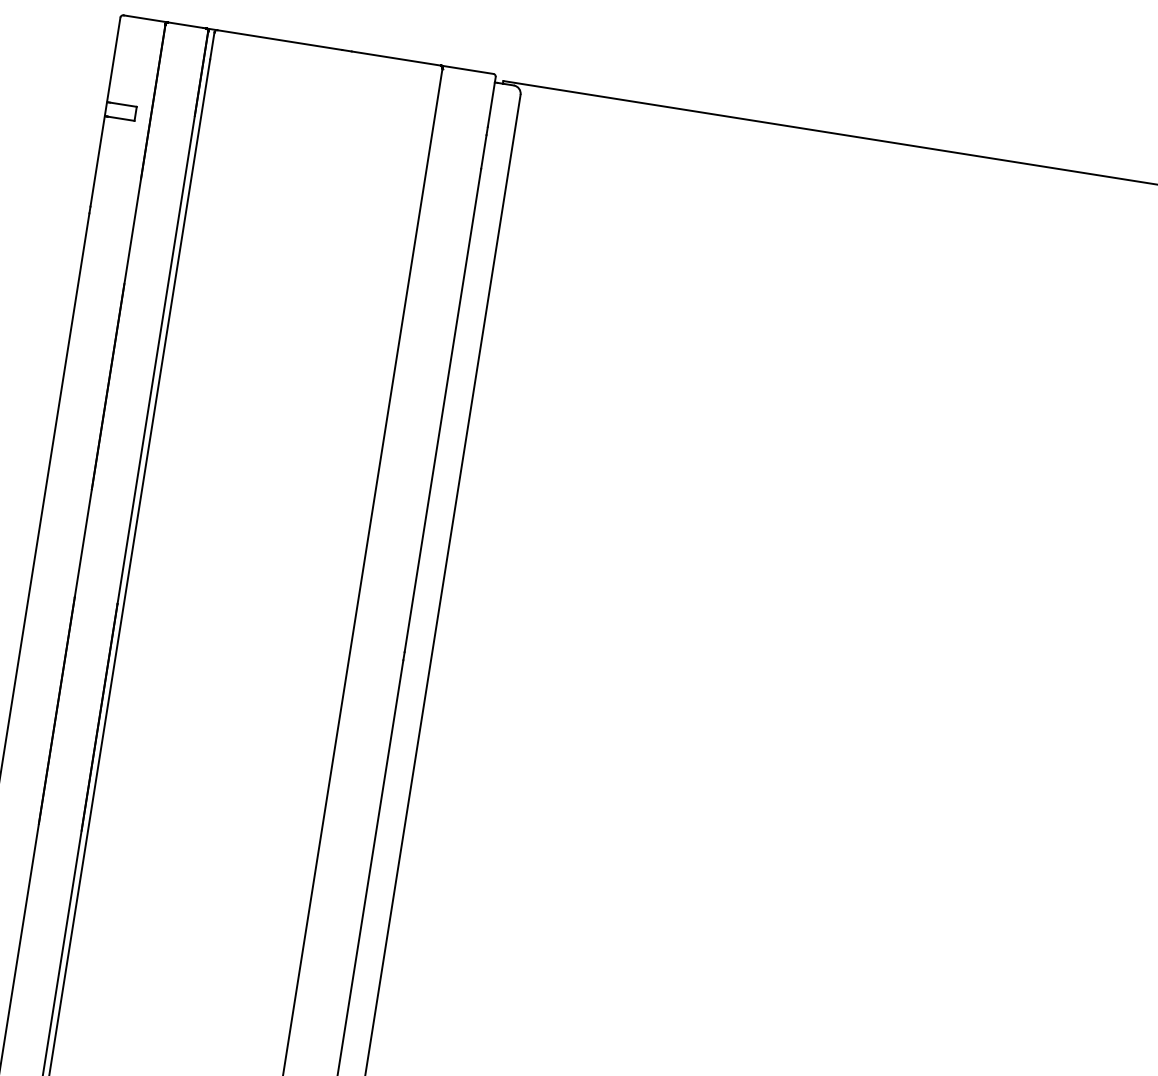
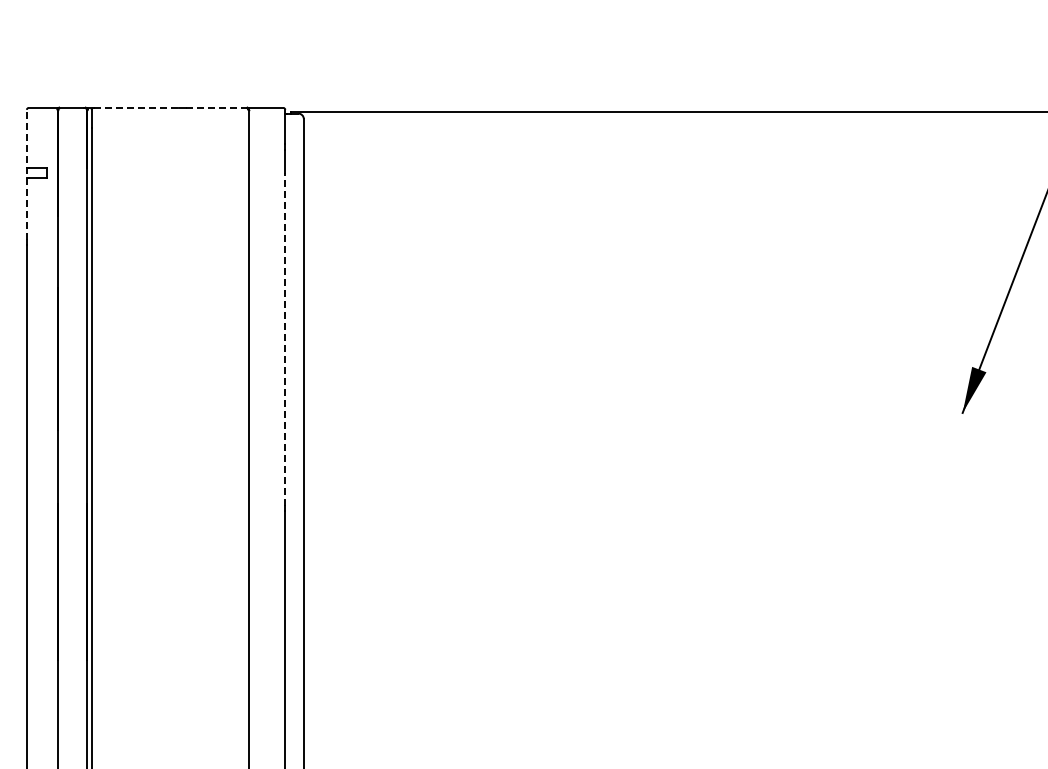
line: (279, 40) -> (136, 108), solid -> dashed
line: (396, 59) -> (216, 108), solid -> dashed
line: (105, 111) -> (26, 174), solid -> dashed
line: (443, 409) -> (285, 338), solid -> dashed

